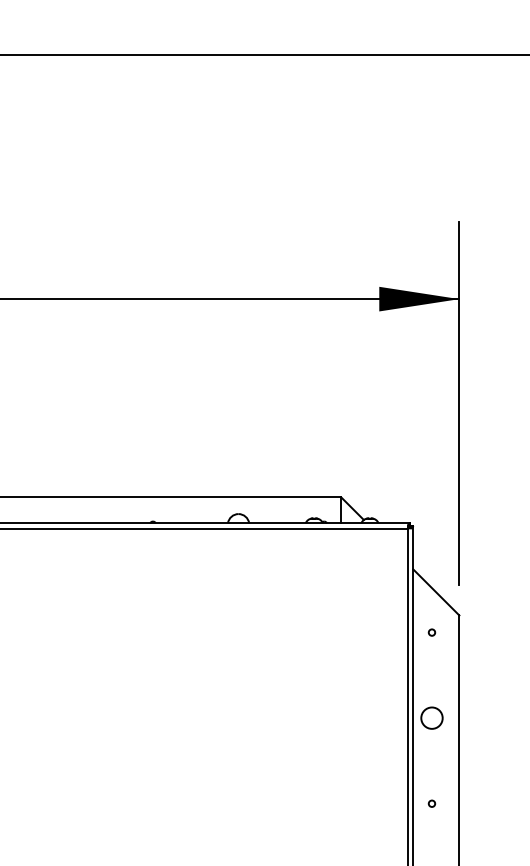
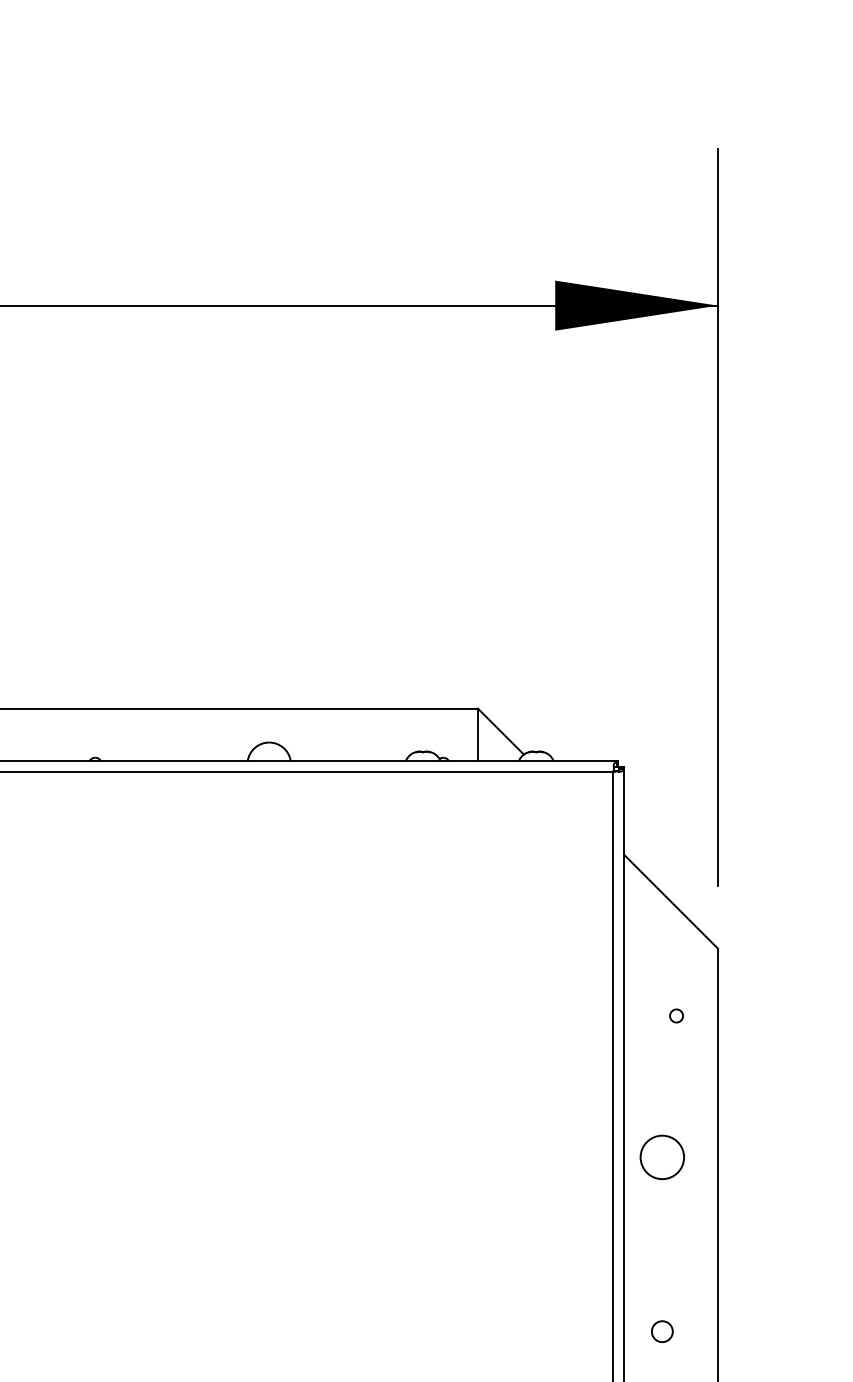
circle: (431, 632) -> (675, 1015), moved
circle: (431, 803) -> (661, 1330), size x1.6

